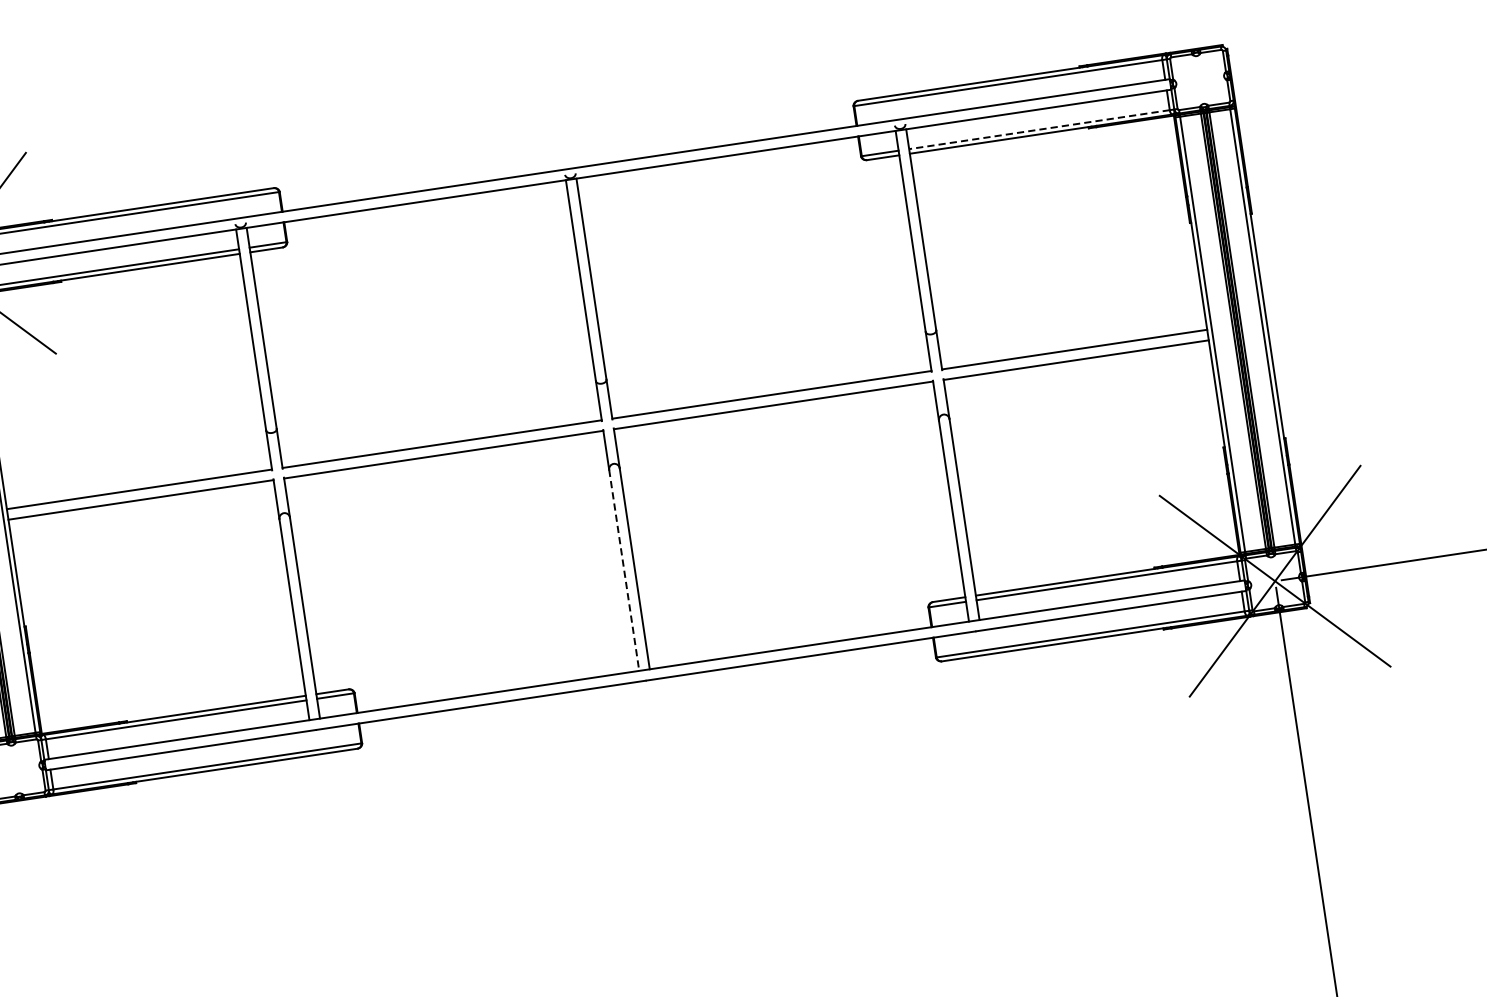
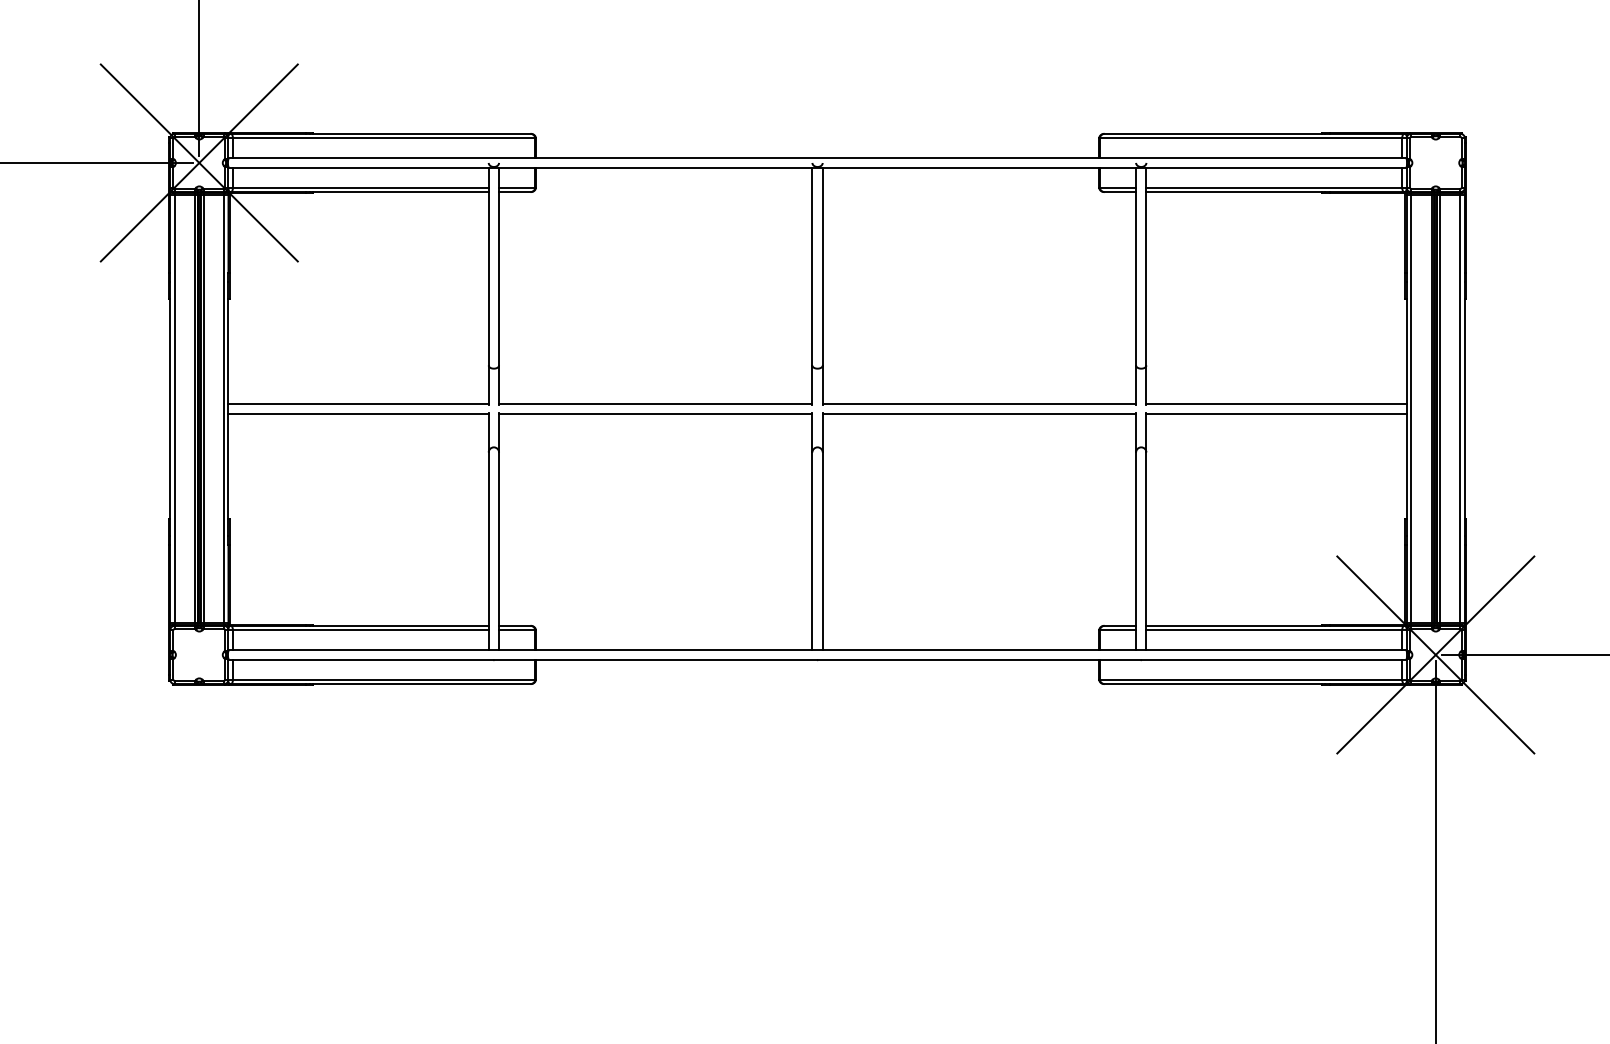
line: (1039, 129) -> (1274, 187), dashed -> solid
line: (624, 570) -> (812, 551), dashed -> solid

